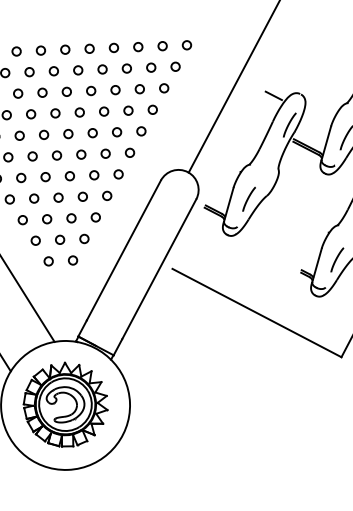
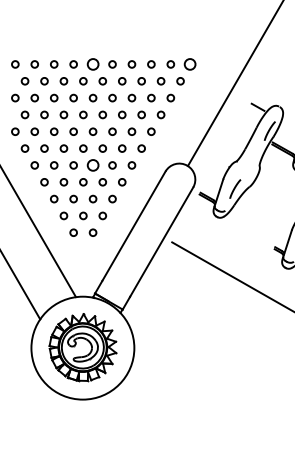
circle: (187, 45) -> (190, 64), size x1.6
circle: (64, 49) -> (92, 64), size x1.6
circle: (69, 176) -> (92, 165), size x1.6

